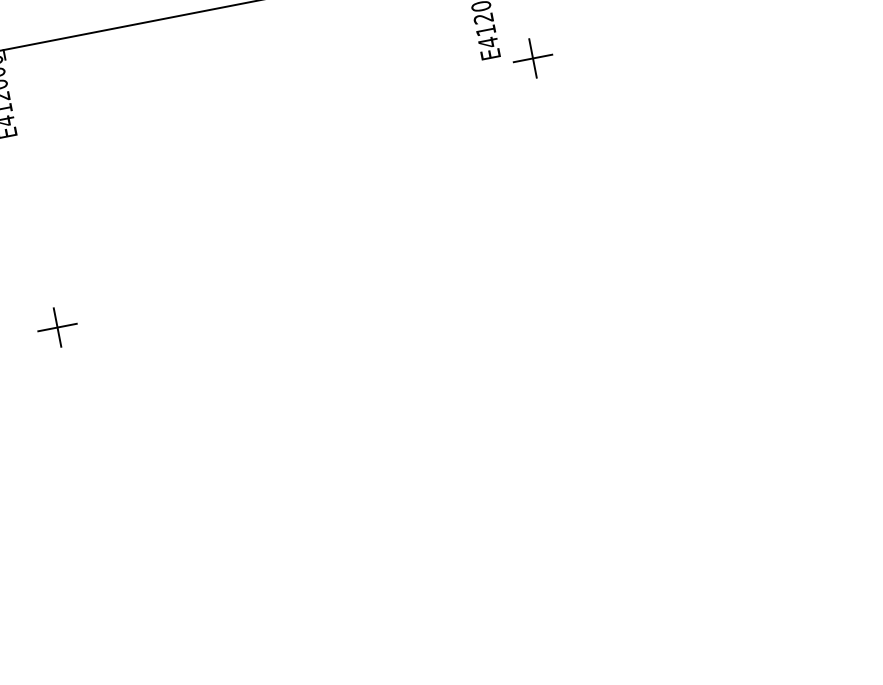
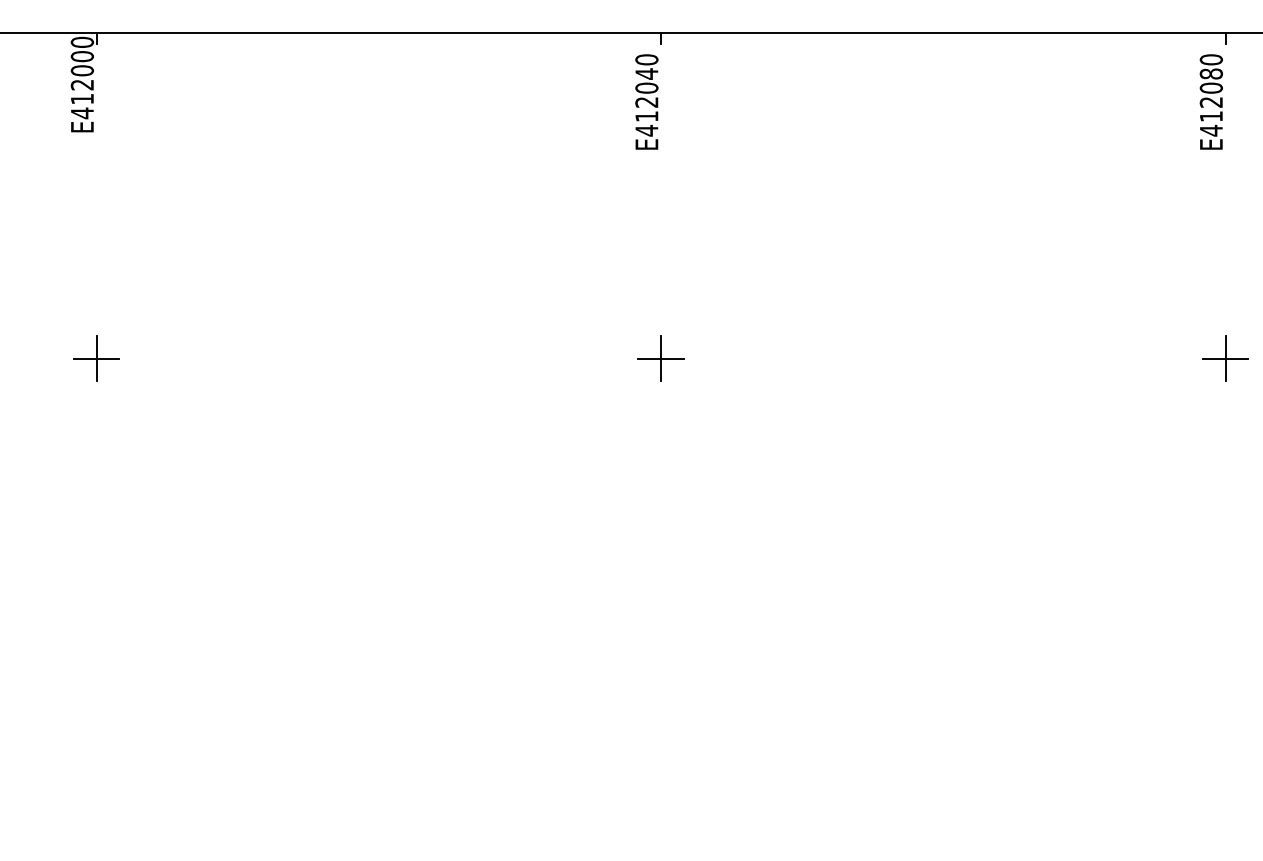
part: (532, 58) -> (660, 358), moved

